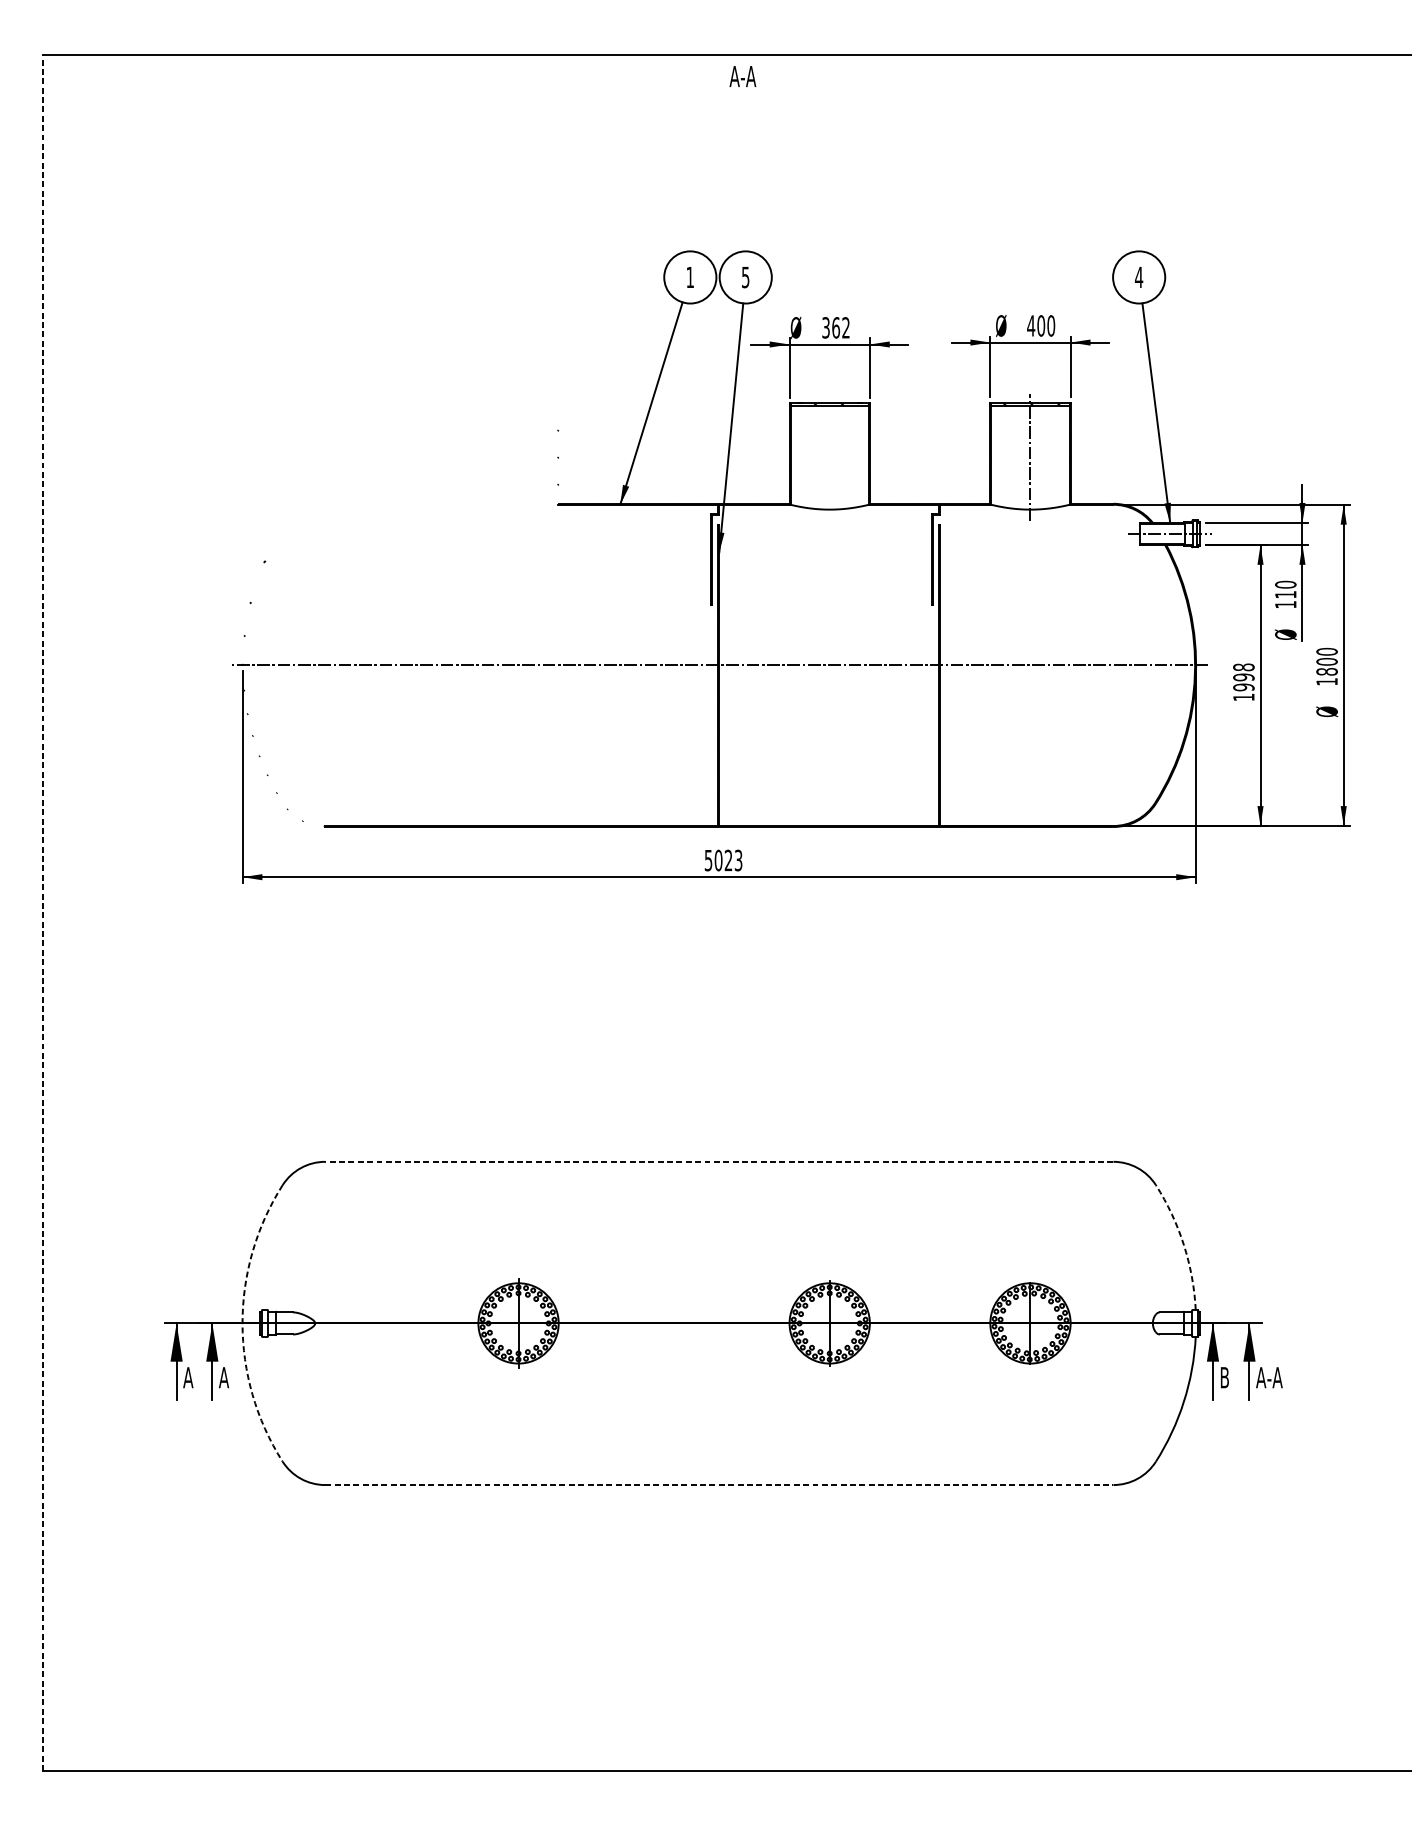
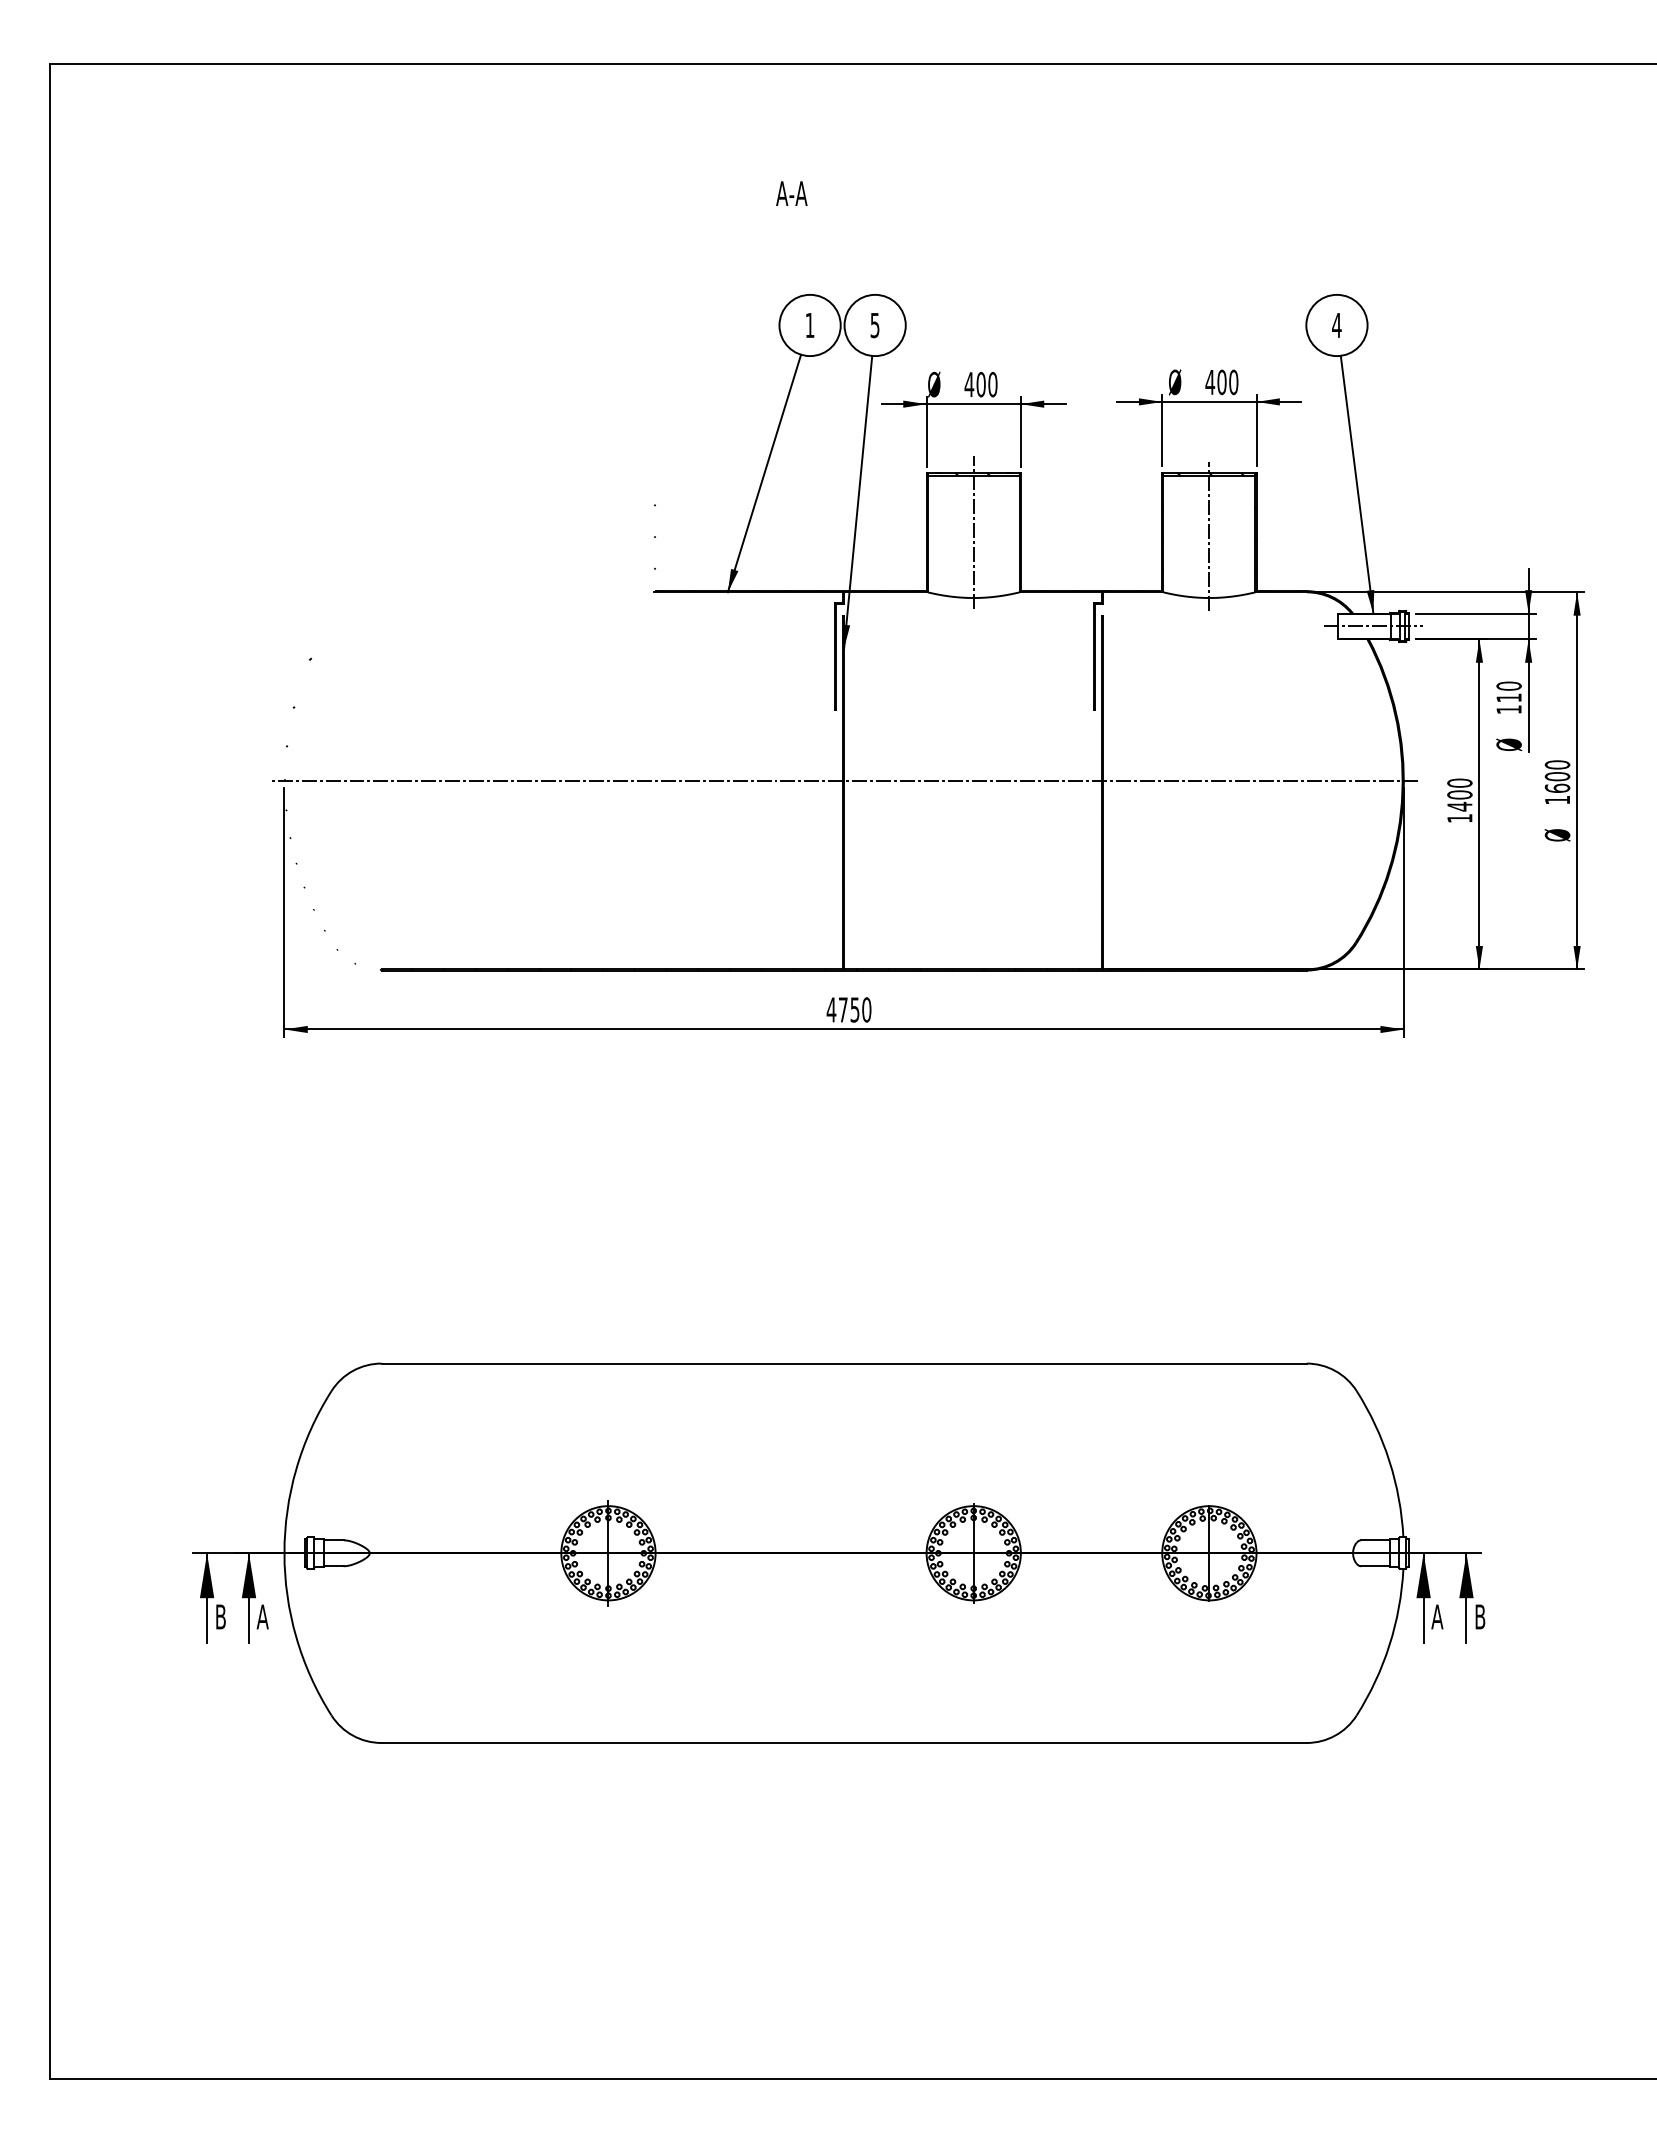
text: (742, 76) -> (791, 193), moved
text: (835, 327) -> (980, 384), 362 -> 400
line: (829, 453) -> (973, 532), added
text: (1327, 671) -> (1557, 787), 1800 -> 1600
text: (1243, 677) -> (1459, 794), 1998 -> 1400
text: (723, 860) -> (848, 1009), 5023 -> 4750
line: (42, 913) -> (49, 1071), dashed -> solid
line: (719, 1161) -> (844, 1363), dashed -> solid
arc: (1183, 1245) -> (1389, 1461), dashed -> solid
arc: (242, 1323) -> (284, 1553), dashed -> solid
text: (188, 1377) -> (220, 1616), A -> B
text: (1224, 1377) -> (1437, 1616), B -> A
text: (1269, 1377) -> (1489, 1616), A-A -> B
line: (719, 1484) -> (844, 1742), dashed -> solid

